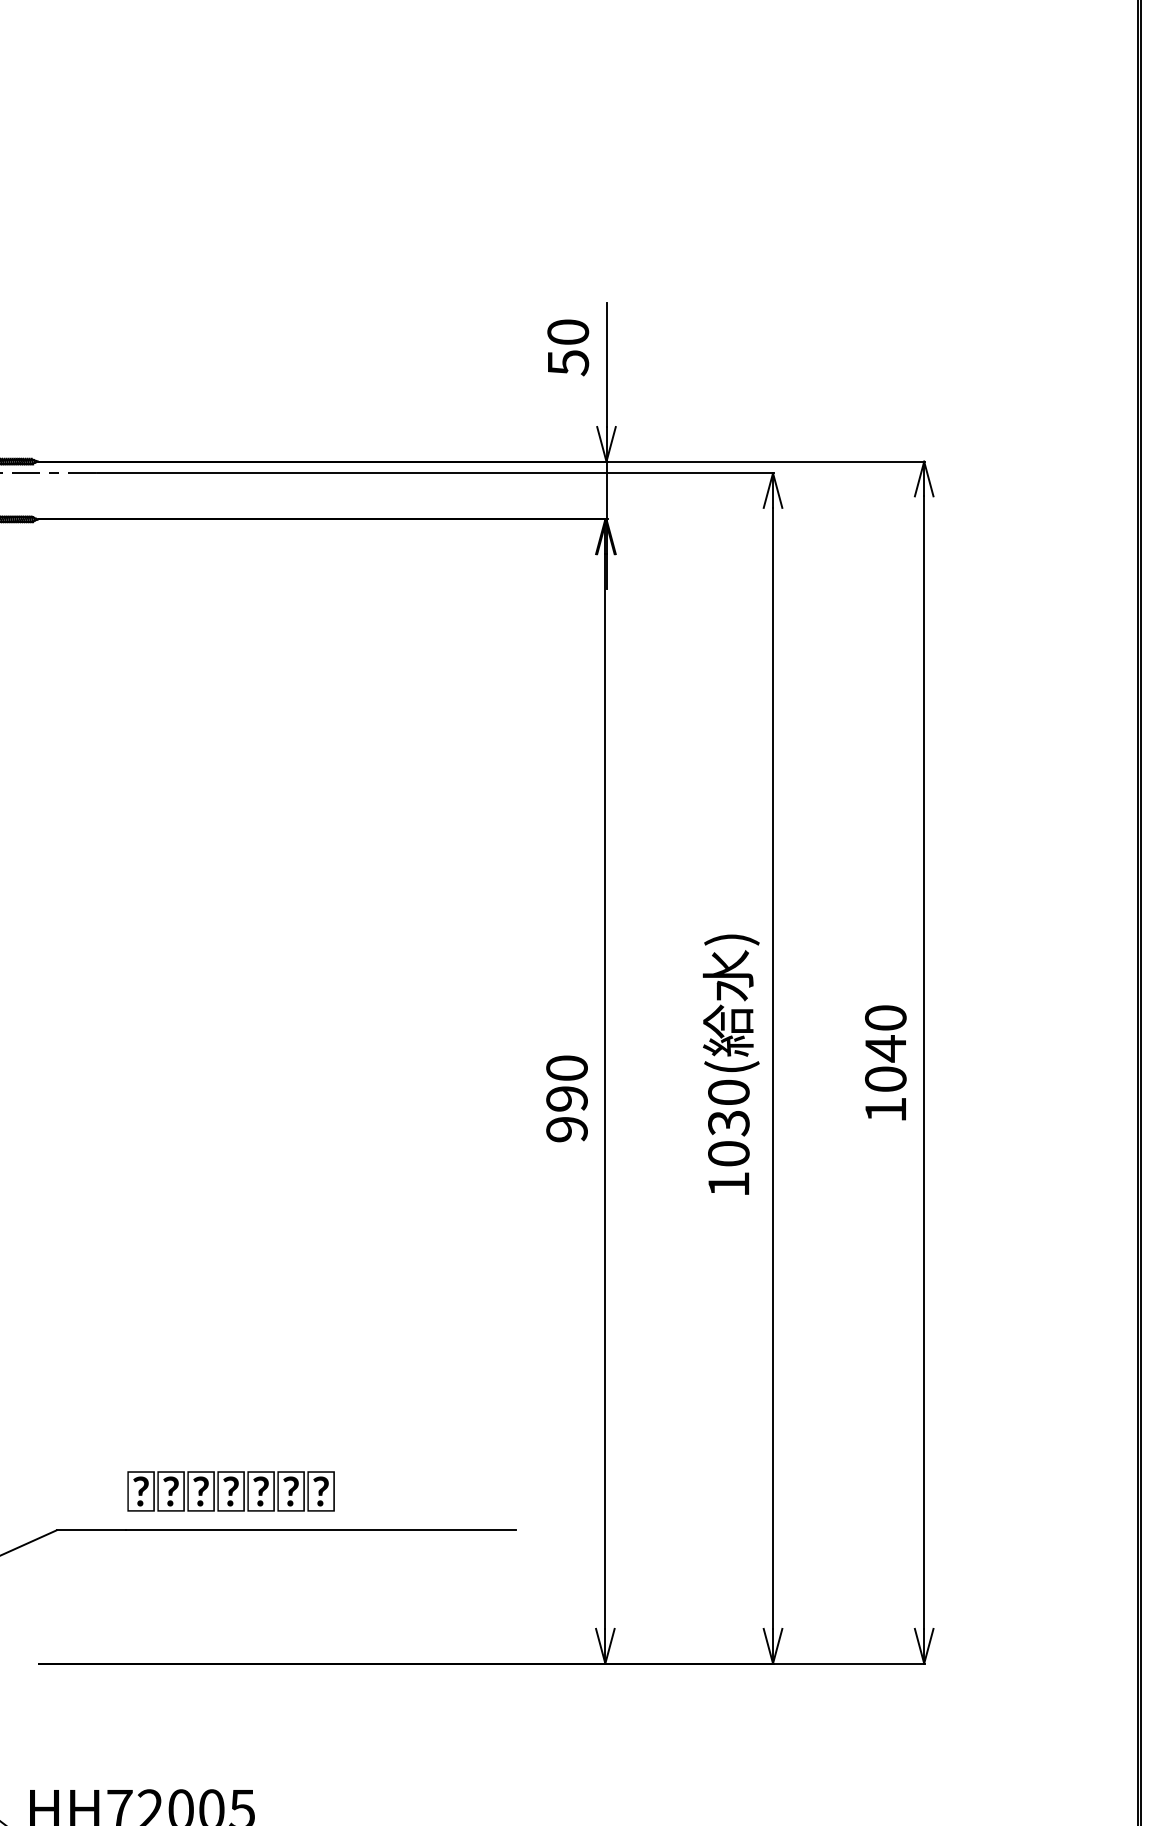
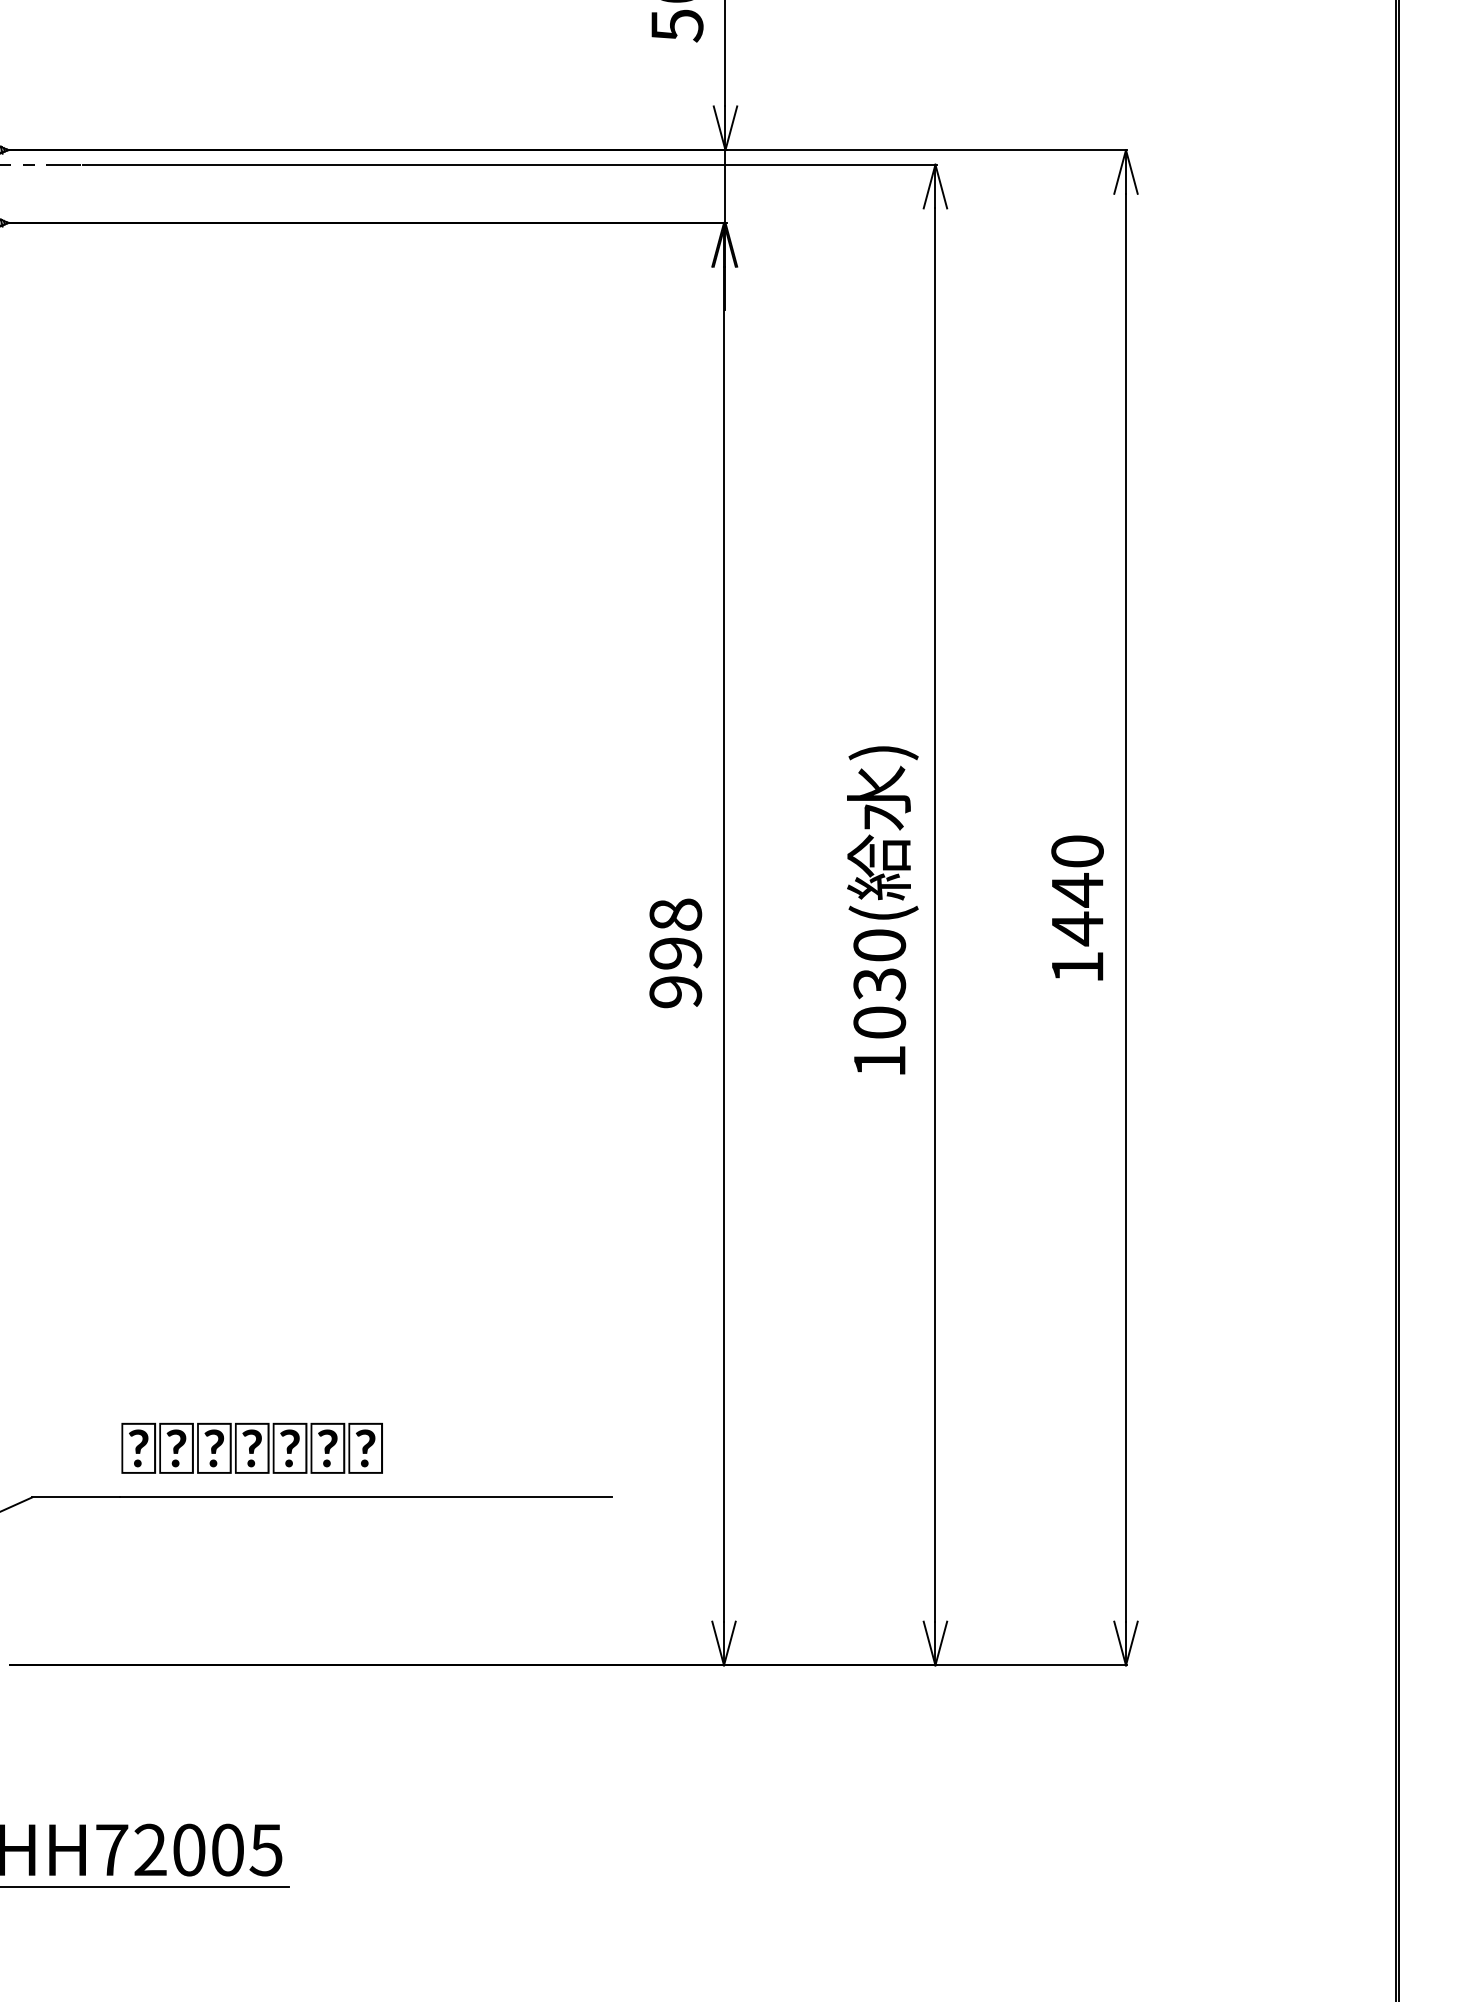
text: (566, 1067) -> (675, 913), 990 -> 998
text: (885, 1079) -> (1077, 929), 1040 -> 1440

